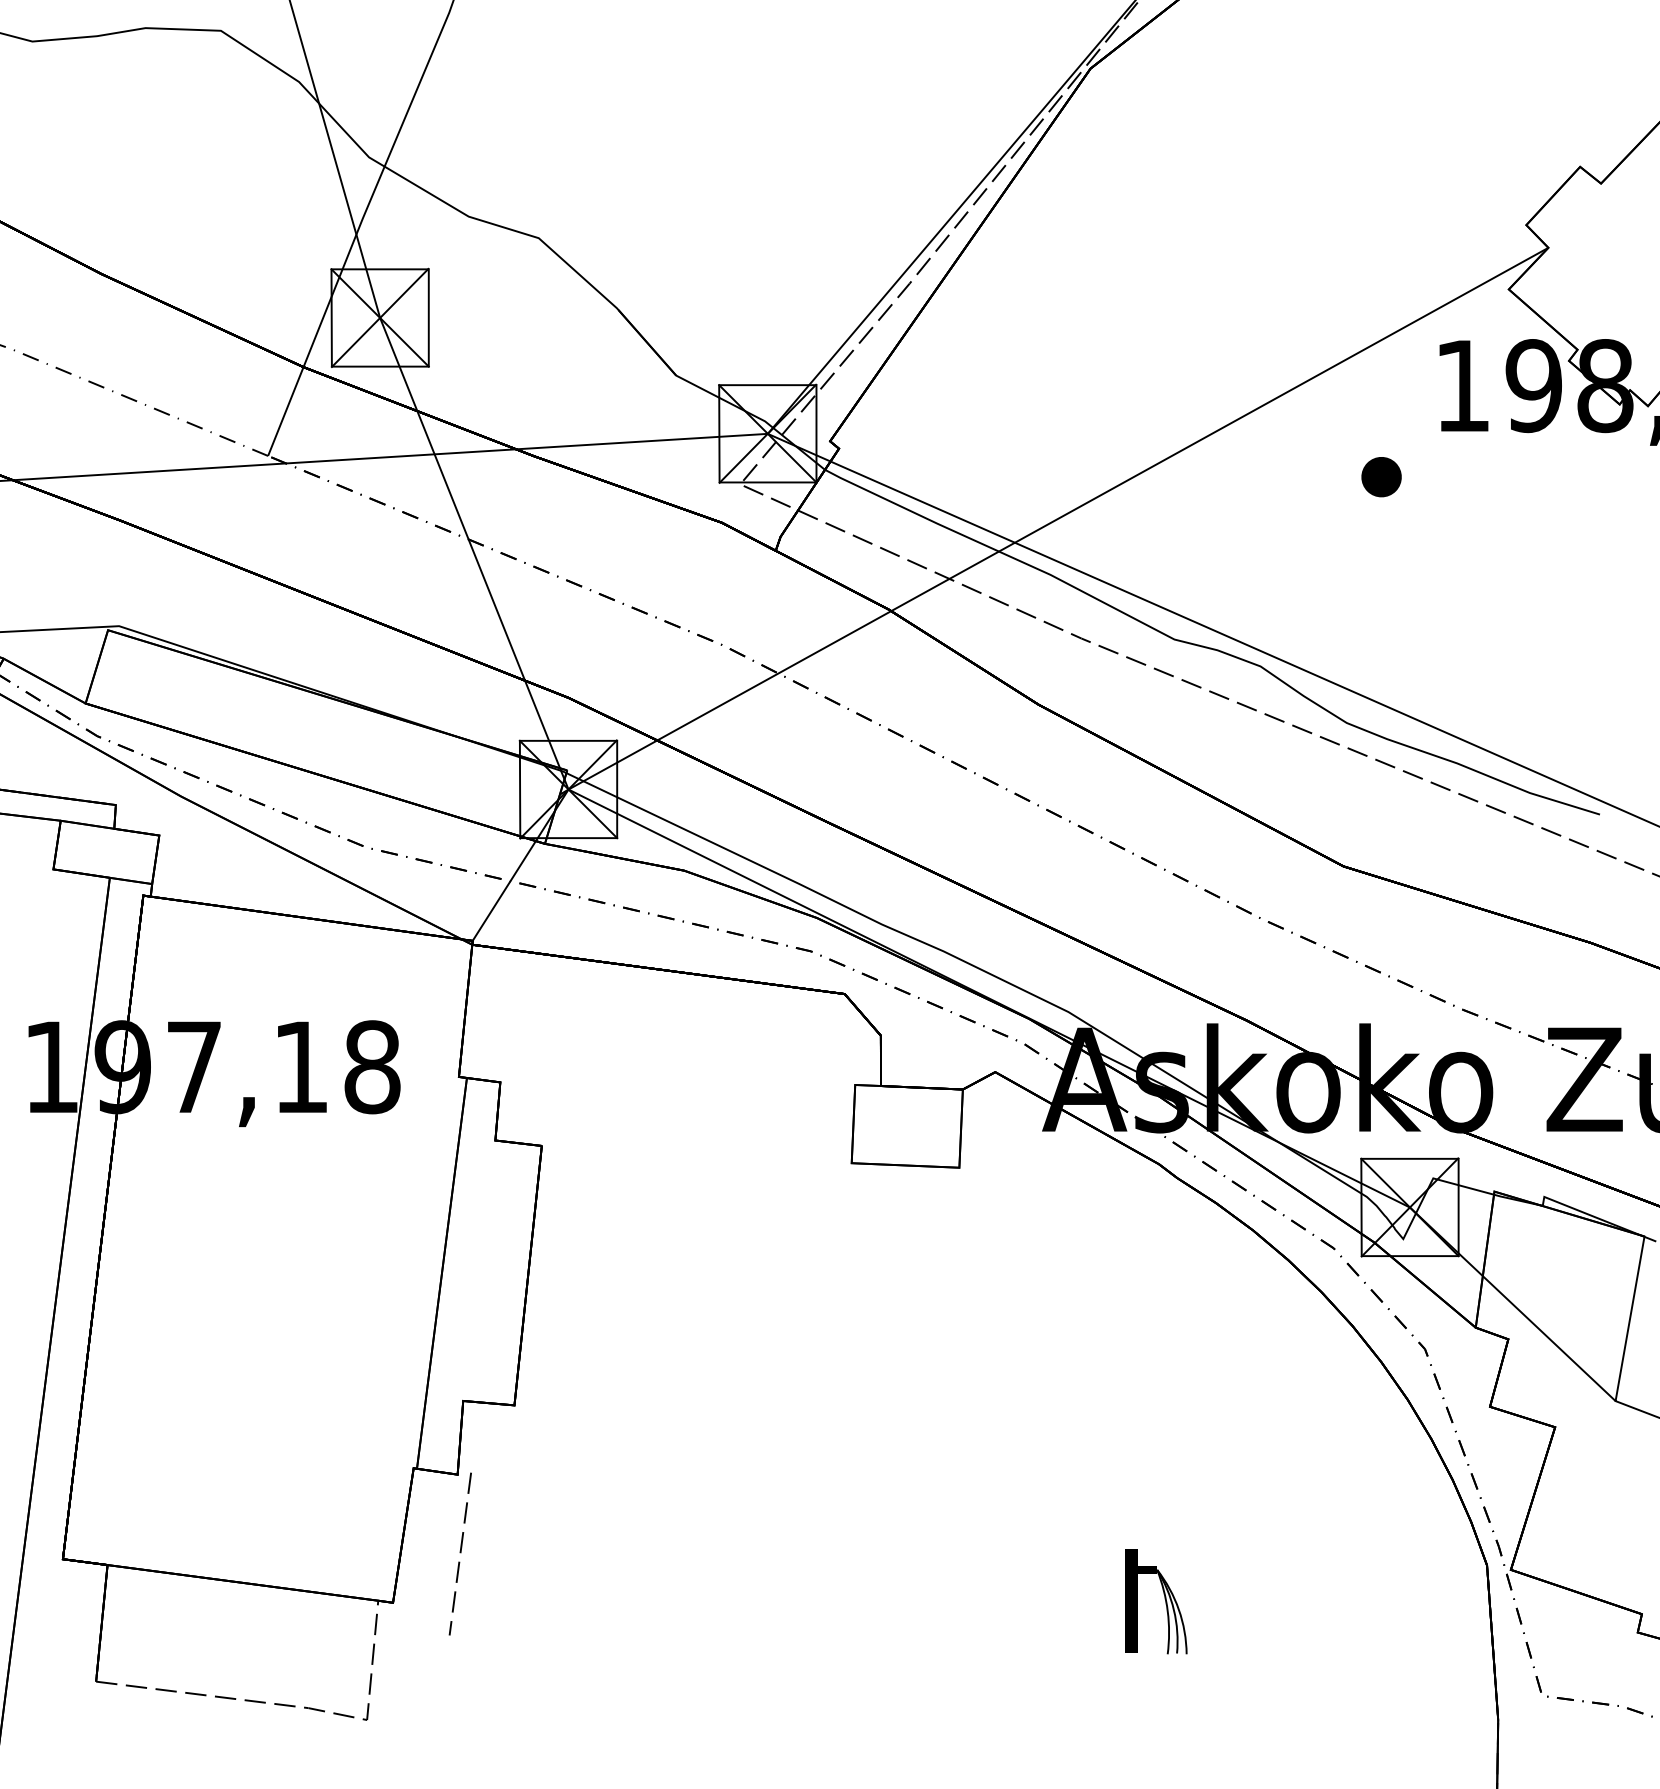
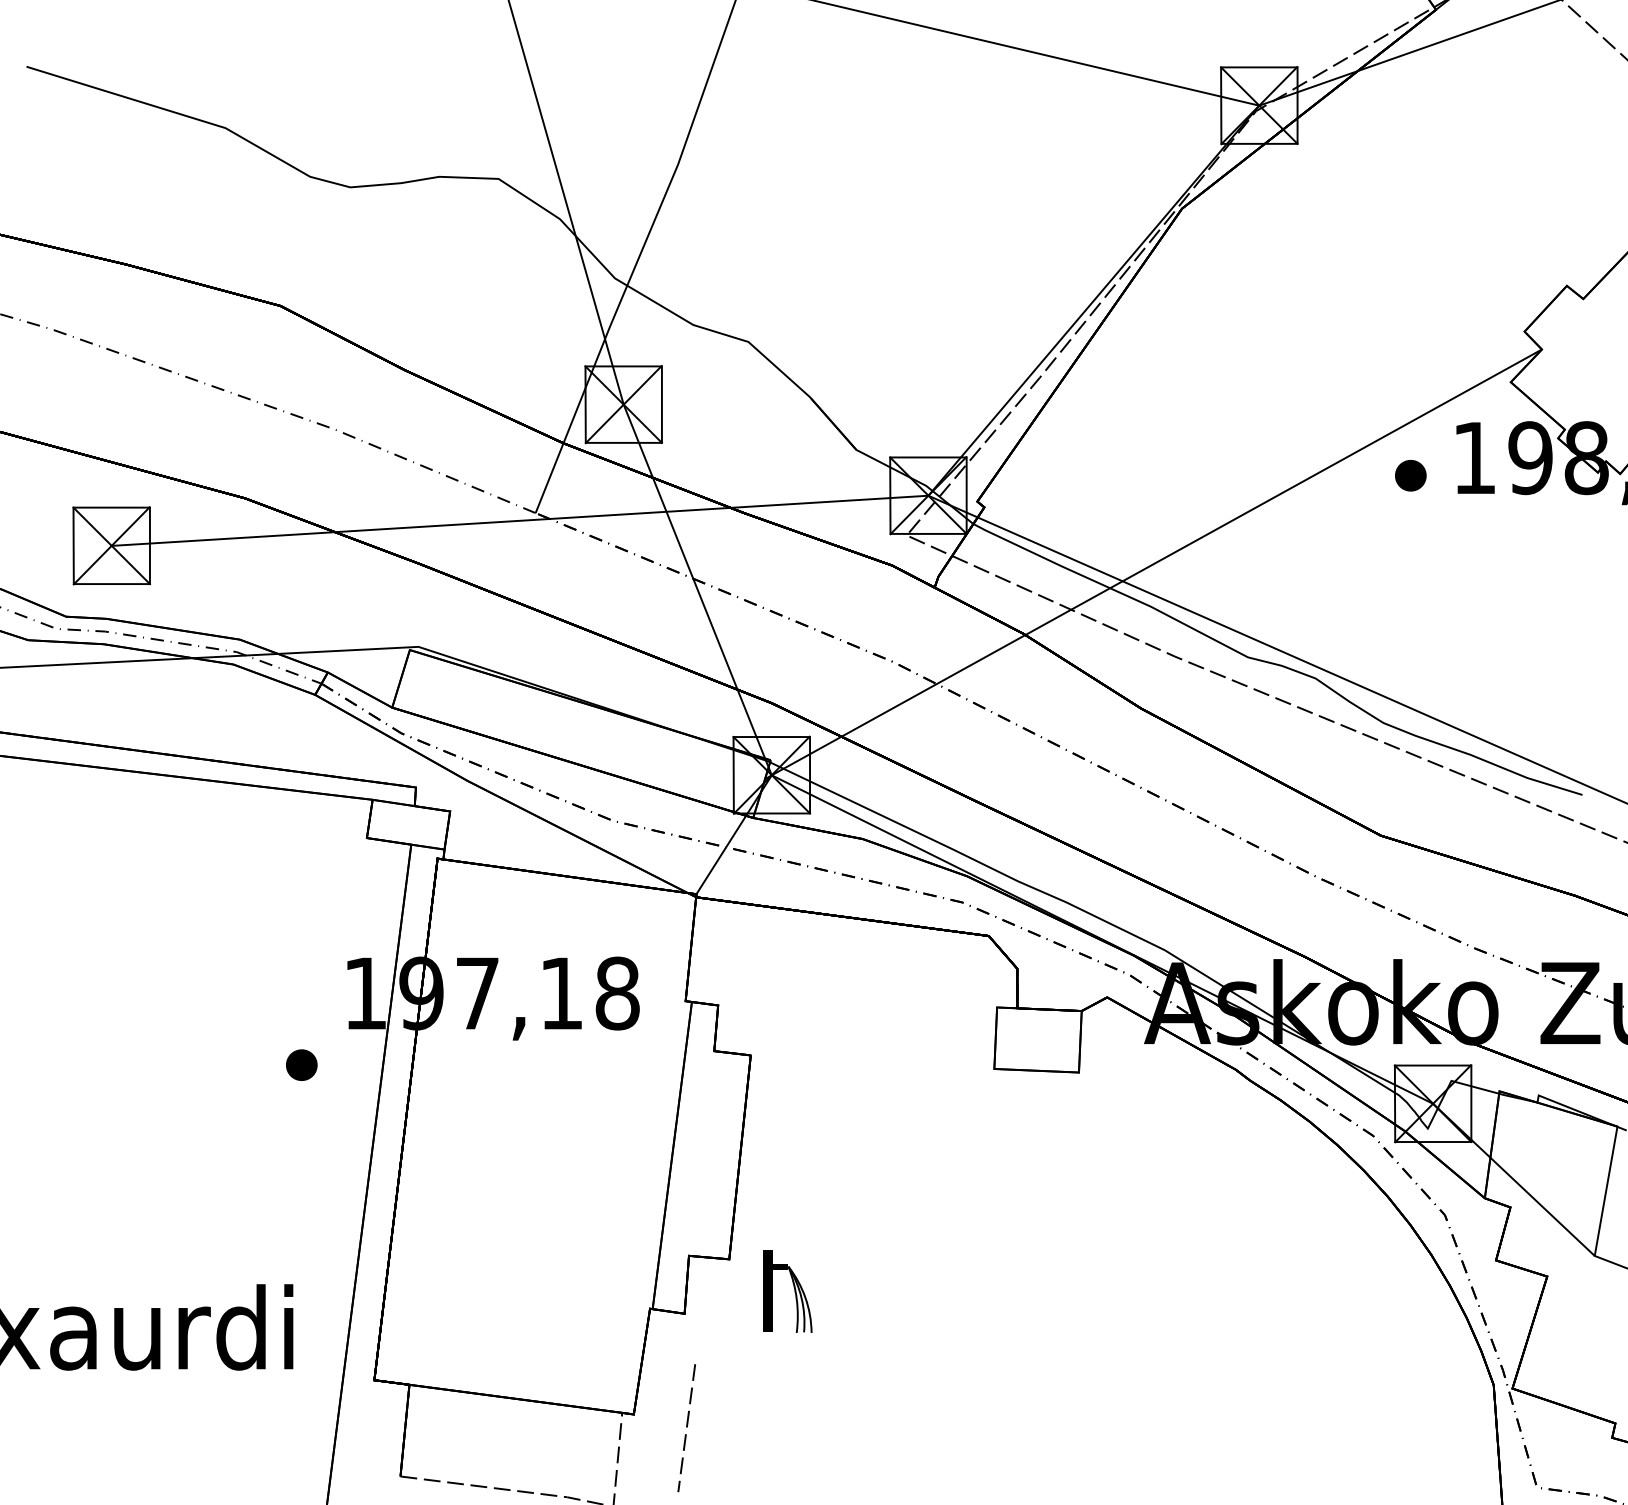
part: (1381, 476) -> (1410, 475), moved
line: (460, 1553) -> (686, 1427), moved
part: (1164, 1601) -> (794, 1291), moved

